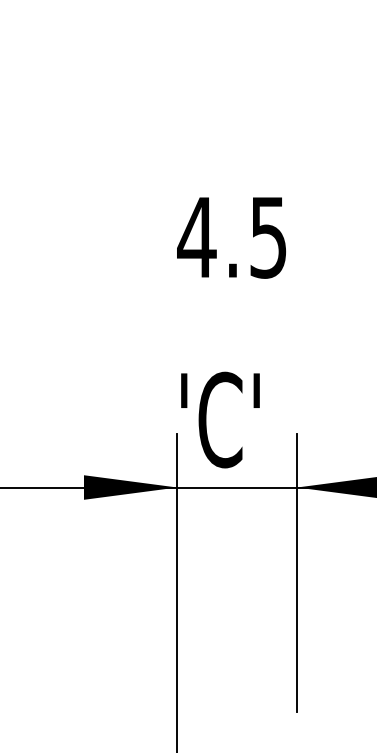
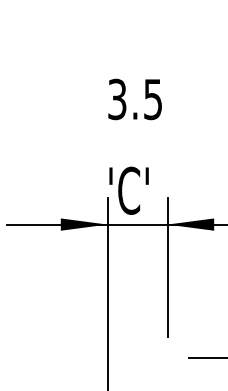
text: (197, 237) -> (117, 99), 4.5 -> 3.5

